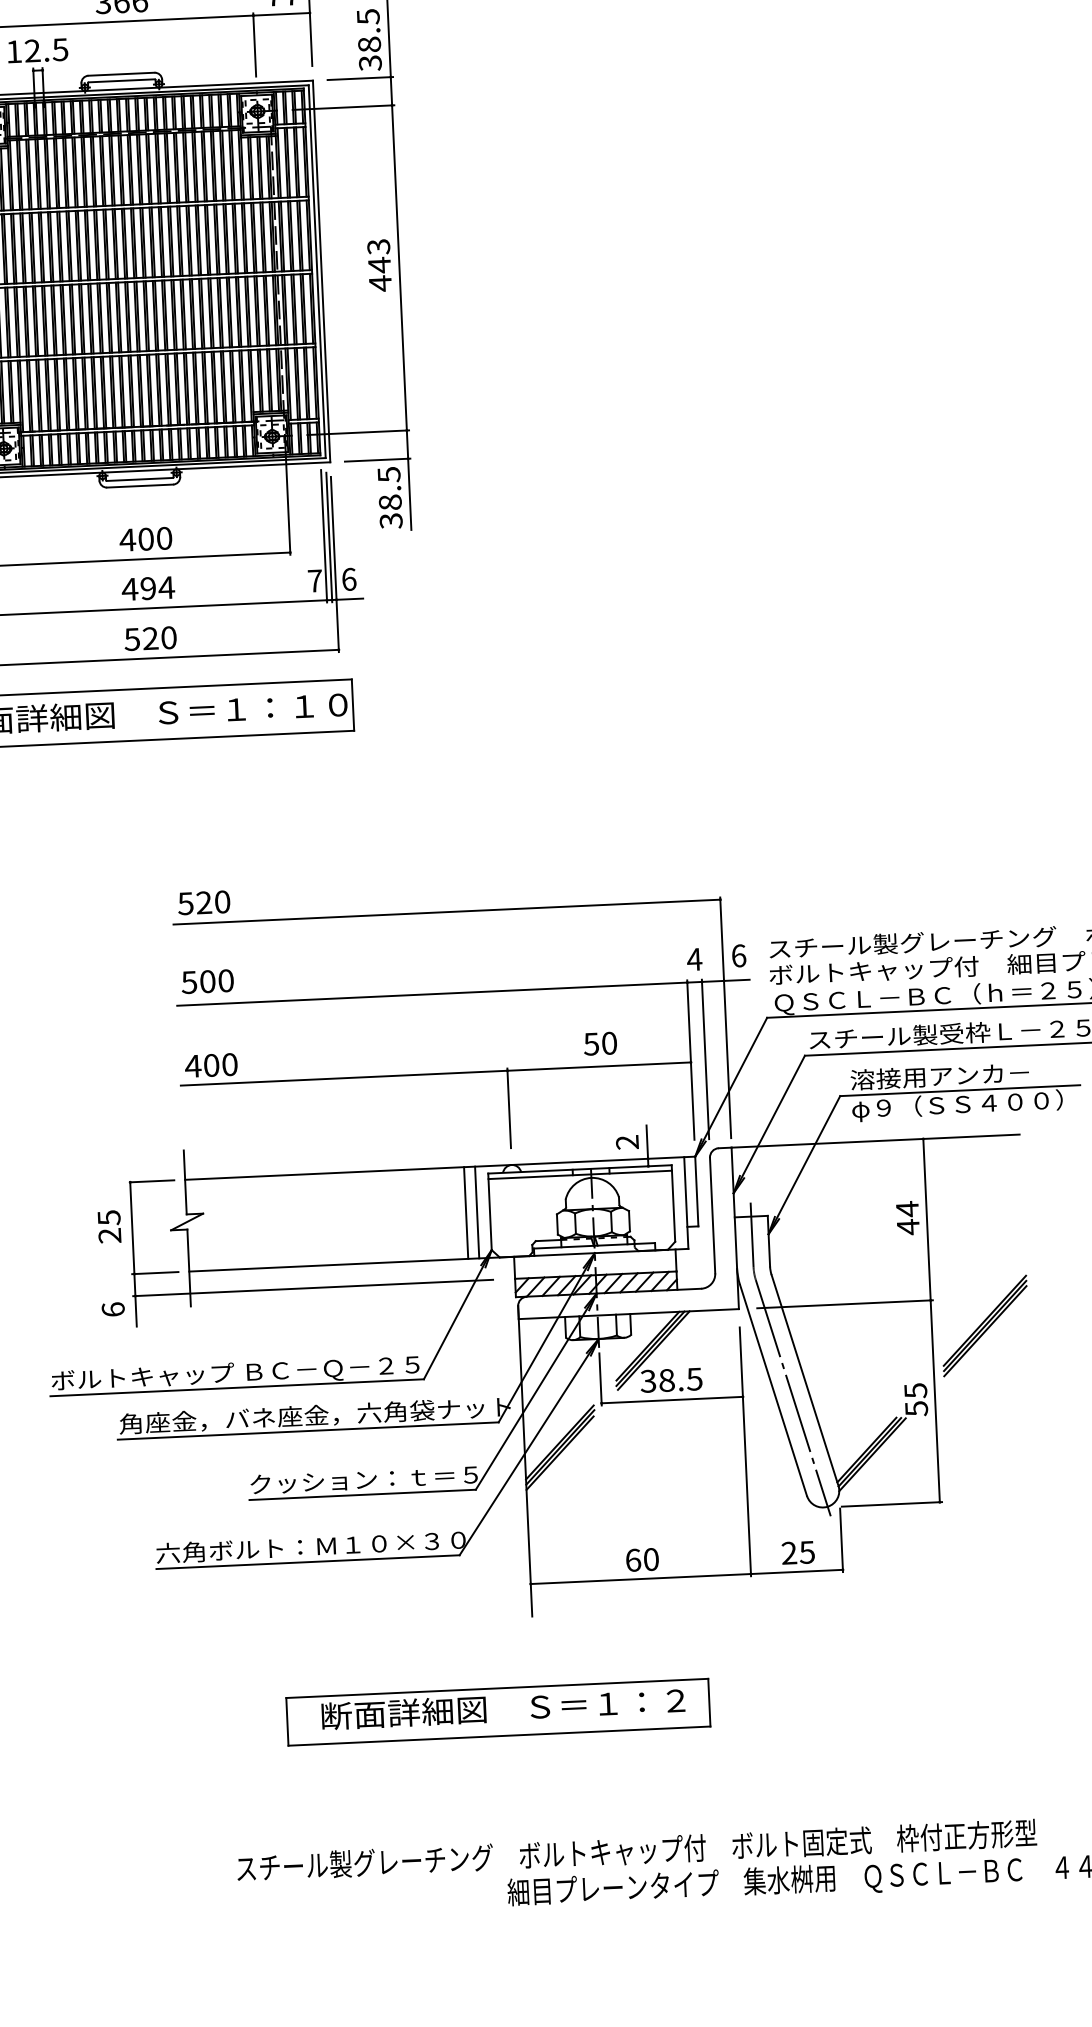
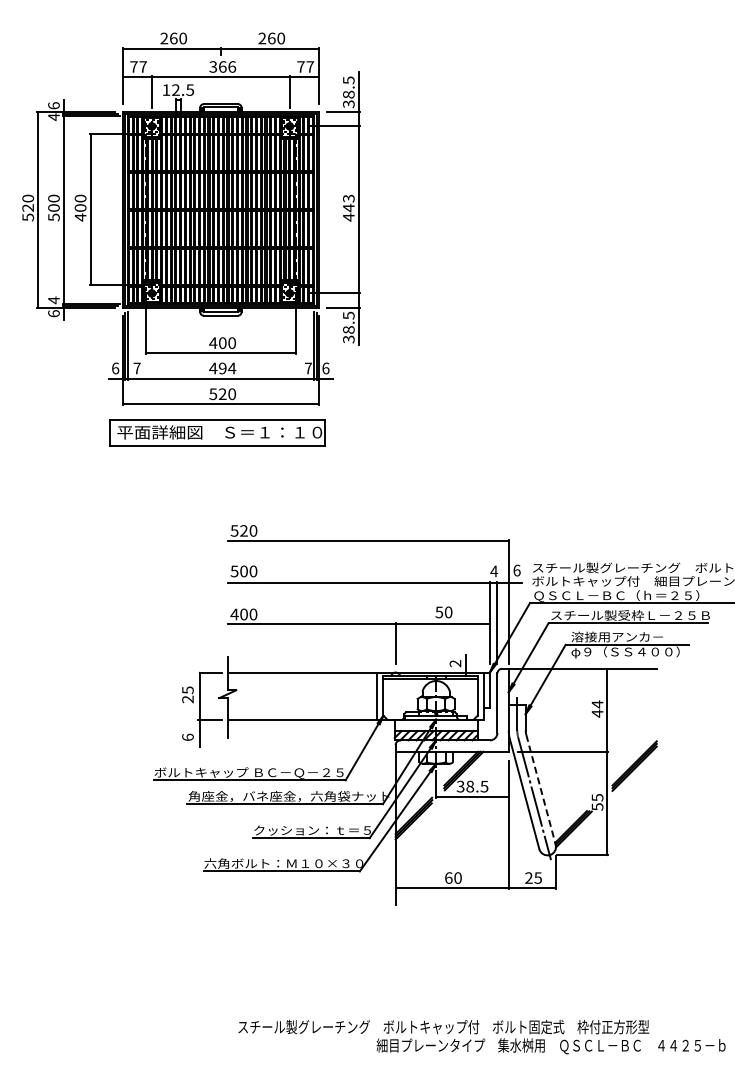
line: (466, 1211) -> (371, 695), removed
line: (312, 1287) -> (290, 730), removed
line: (805, 1379) -> (541, 789), solid -> dashed
part: (497, 1711) -> (375, 952), removed

